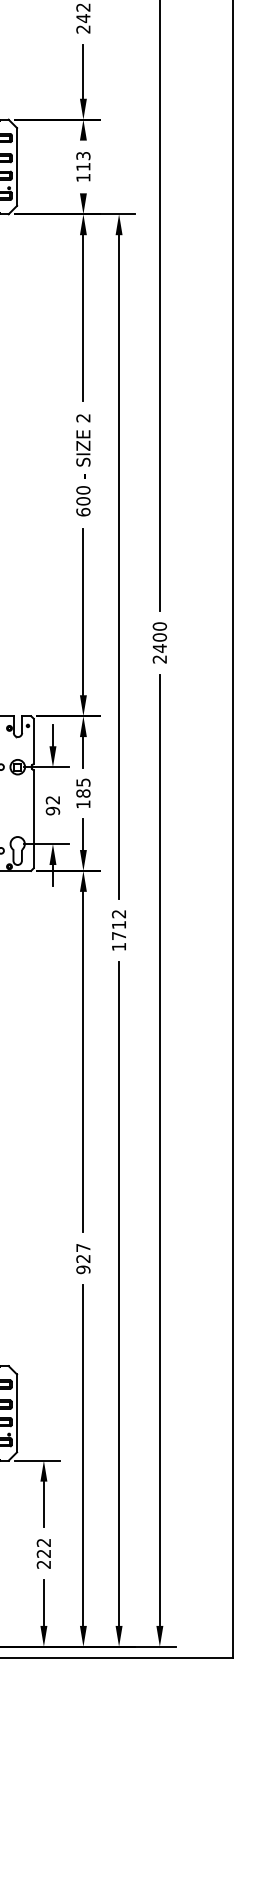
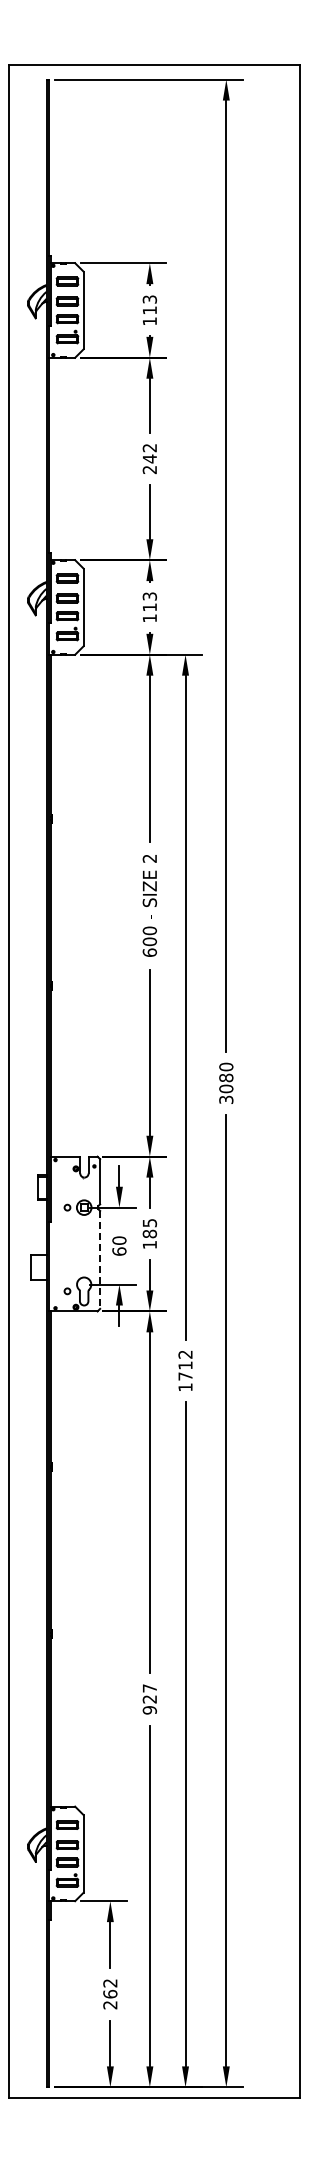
text: (160, 648) -> (226, 1088), 2400 -> 3080
text: (53, 805) -> (119, 1245), 92 -> 60
line: (34, 819) -> (100, 1259), solid -> dashed
text: (44, 1553) -> (110, 1993), 222 -> 262

